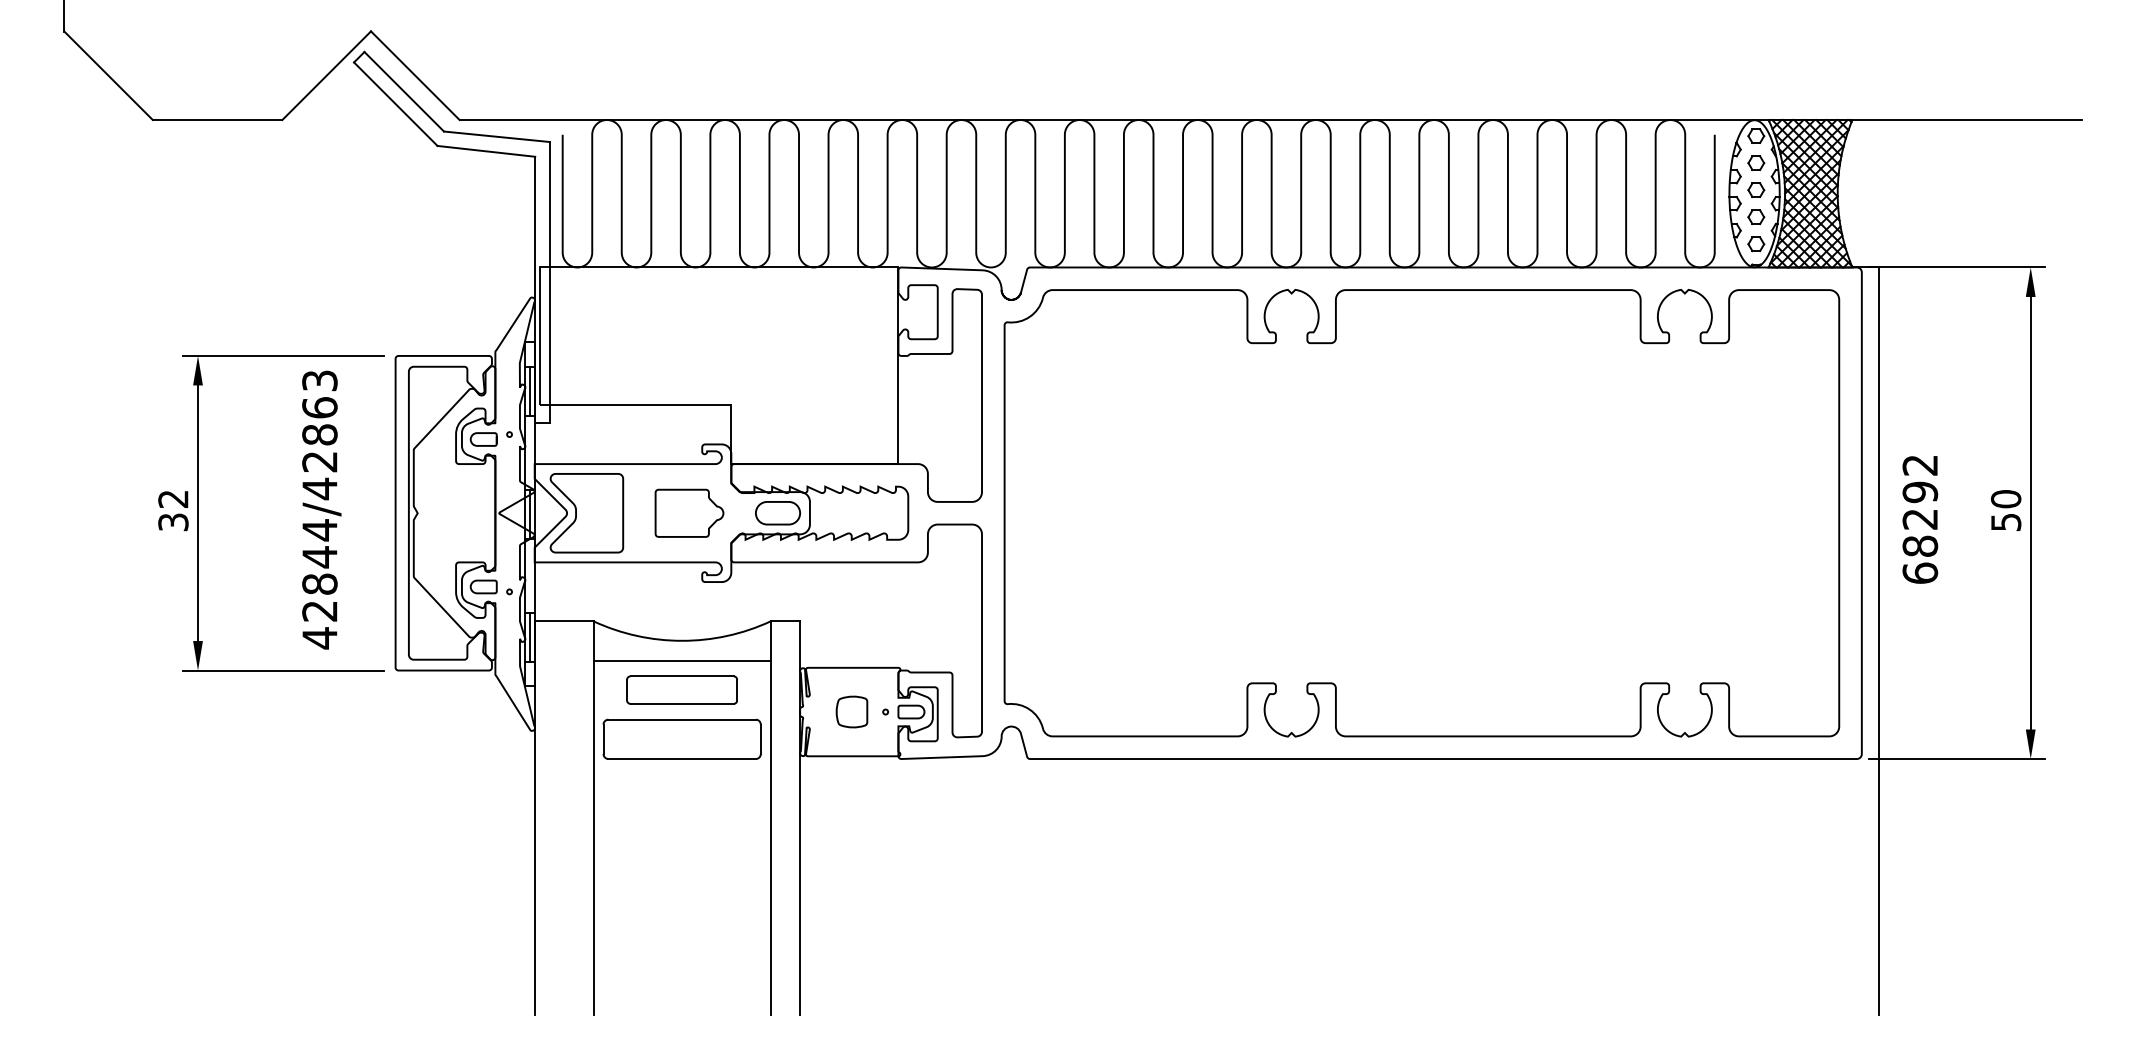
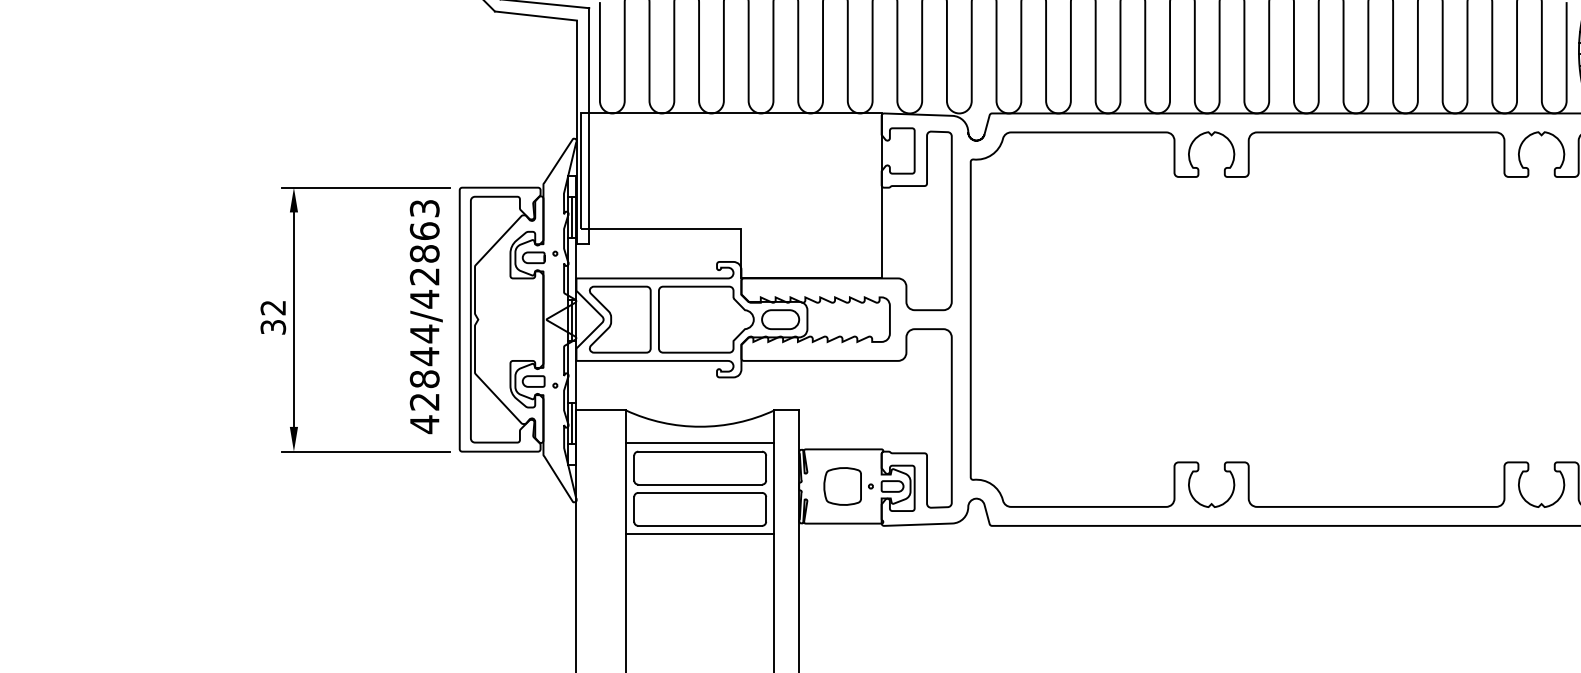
text: (321, 509) -> (426, 316), moved
part: (689, 513) -> (706, 319), size x1.67
part: (681, 689) -> (699, 467), size x1.43
part: (851, 711) -> (842, 486), size x1.43
line: (681, 768) -> (699, 533), added

